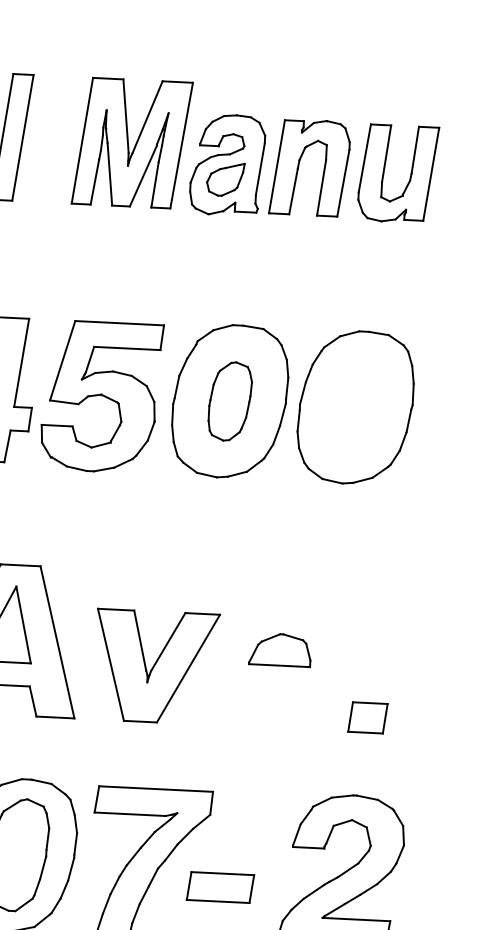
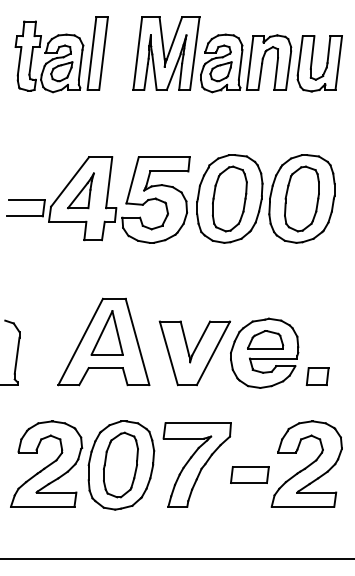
part: (229, 400) -> (229, 198), size x1.43
part: (354, 406) -> (301, 198), added
part: (277, 671) -> (264, 352), added
part: (219, 886) -> (249, 474), moved

